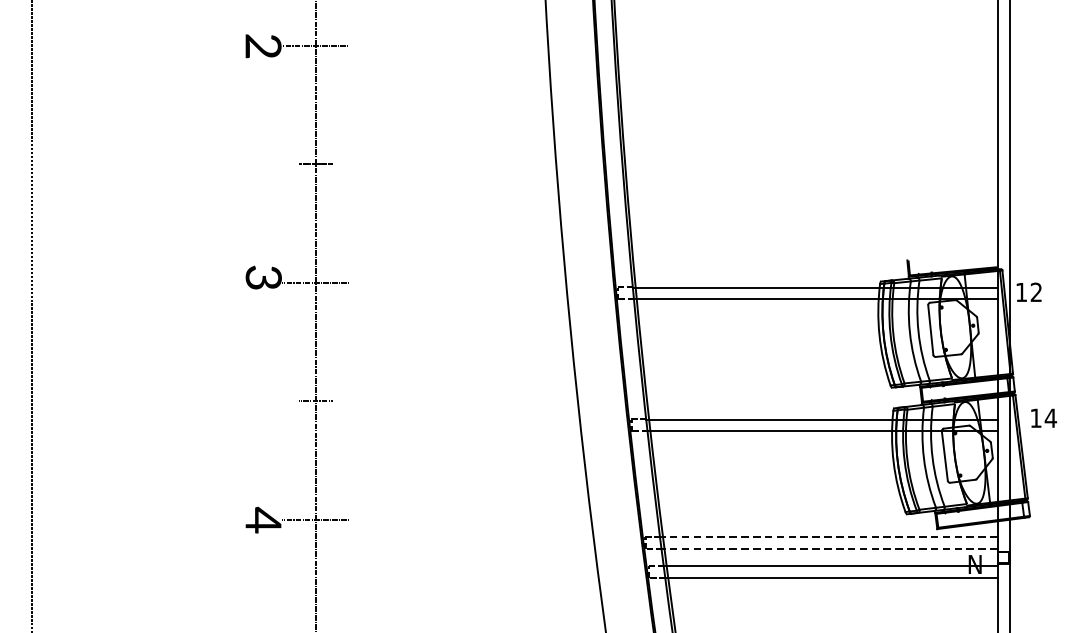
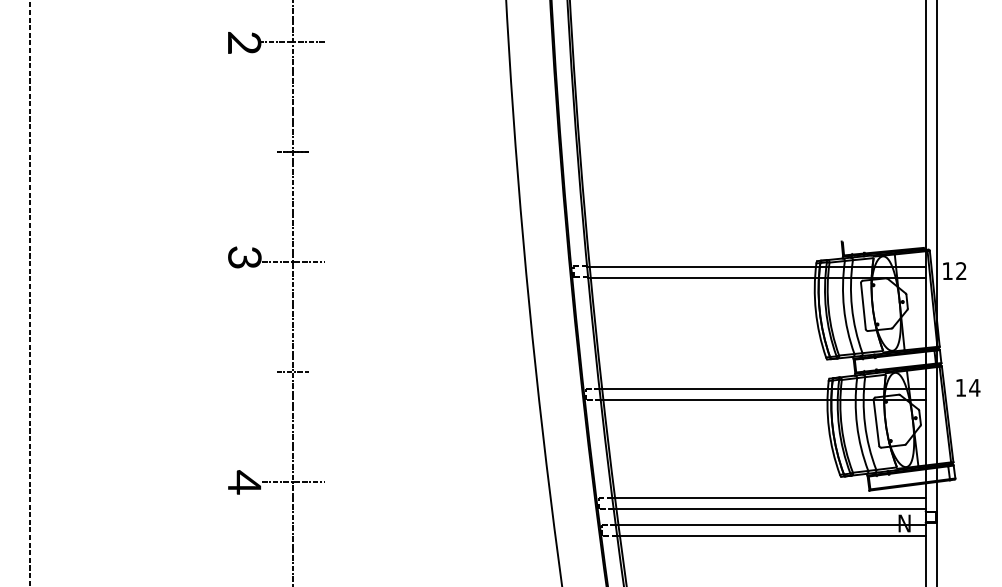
line: (828, 537) -> (768, 498), dashed -> solid
line: (829, 549) -> (769, 509), dashed -> solid

